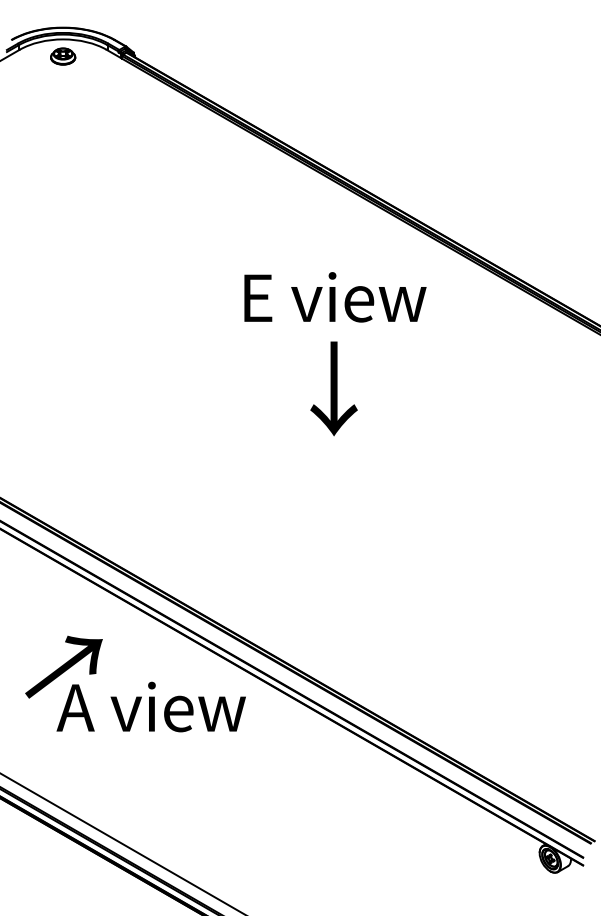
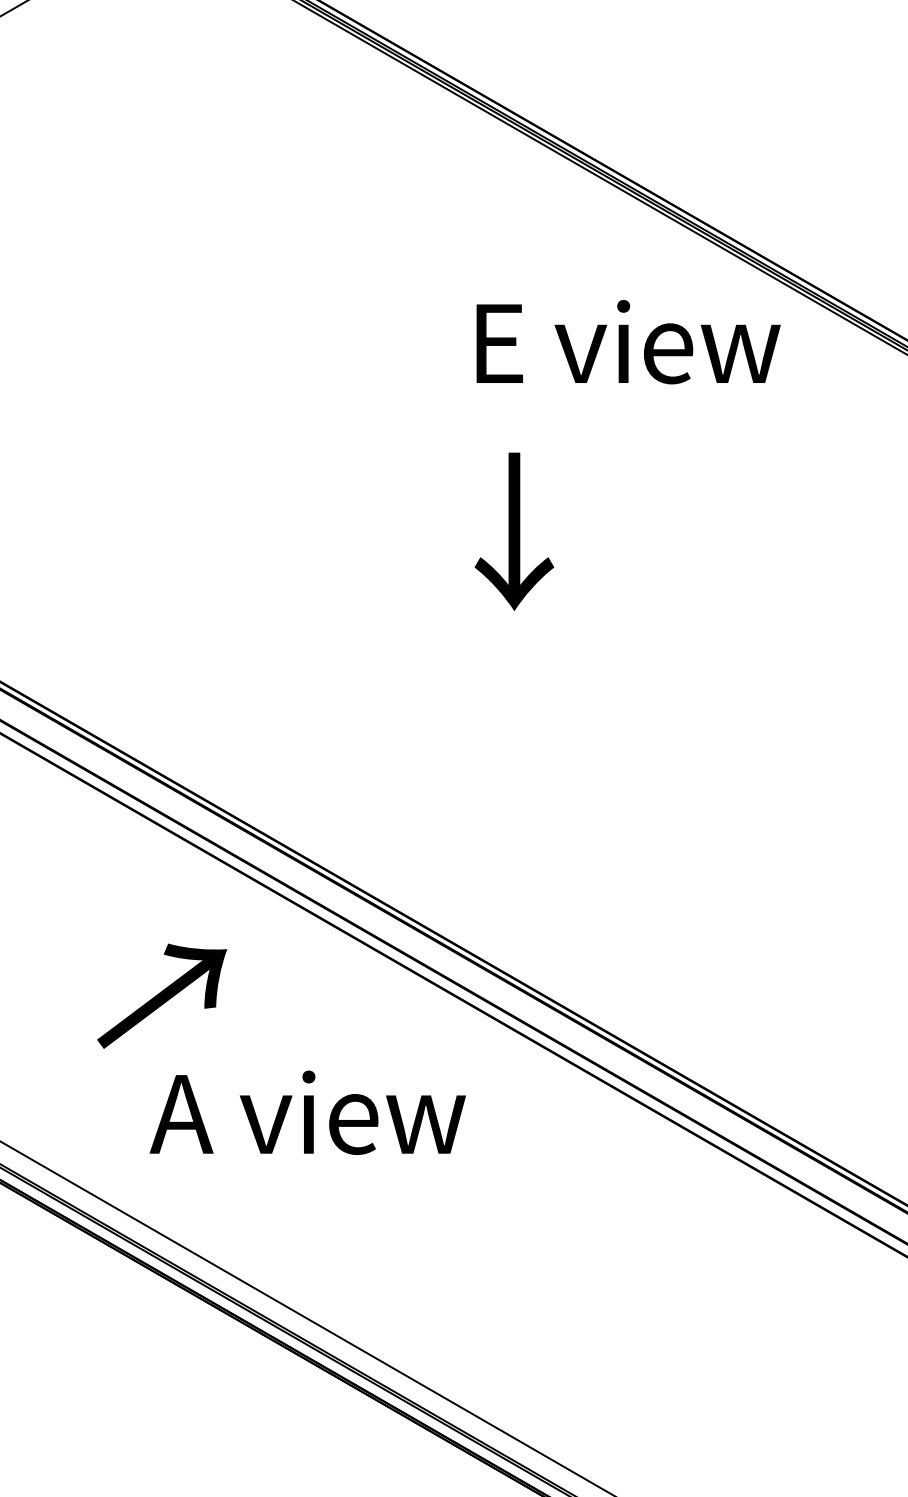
text: (335, 297) -> (628, 342), moved
text: (333, 388) -> (513, 531), moved
text: (150, 706) -> (306, 1111), moved

